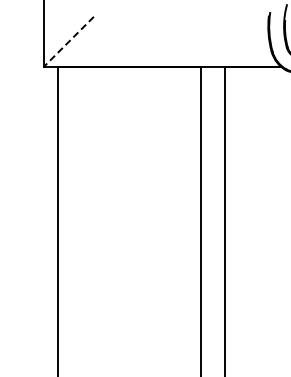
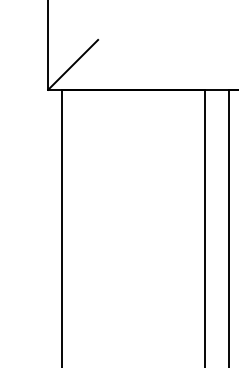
line: (68, 42) -> (72, 65), dashed -> solid

